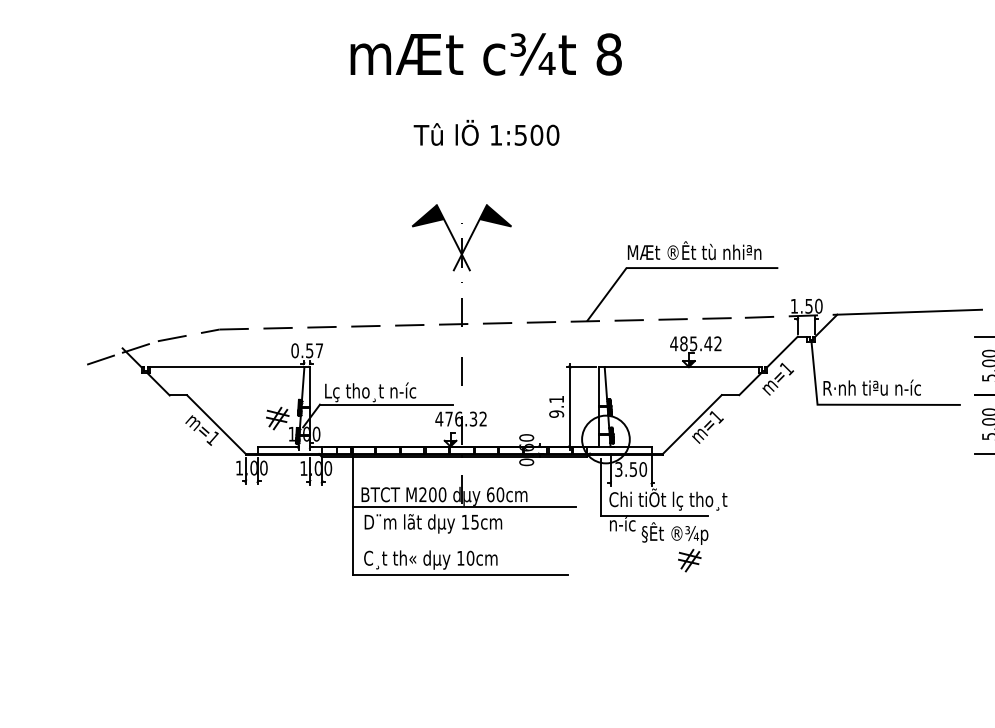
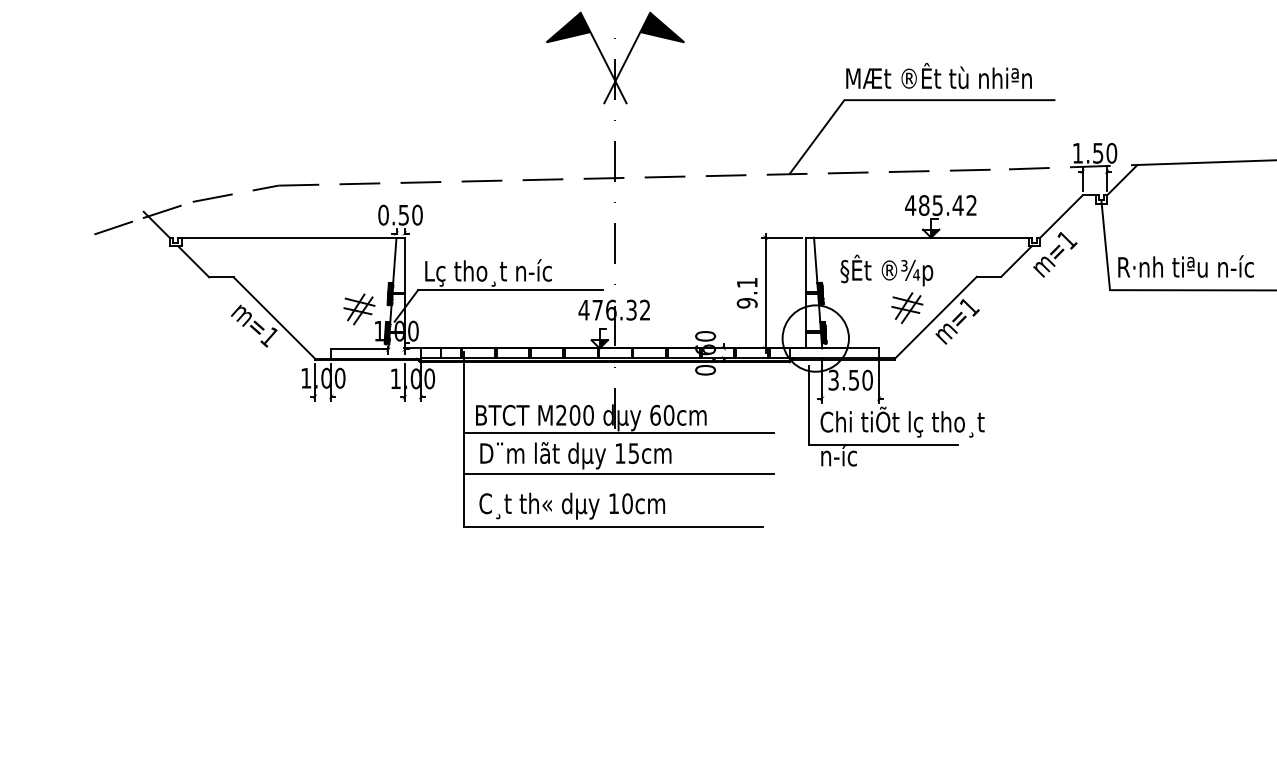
text: (319, 350) -> (417, 214), 0.57 -> 0.50
line: (464, 536) -> (619, 473), added
part: (679, 551) -> (893, 295), moved

